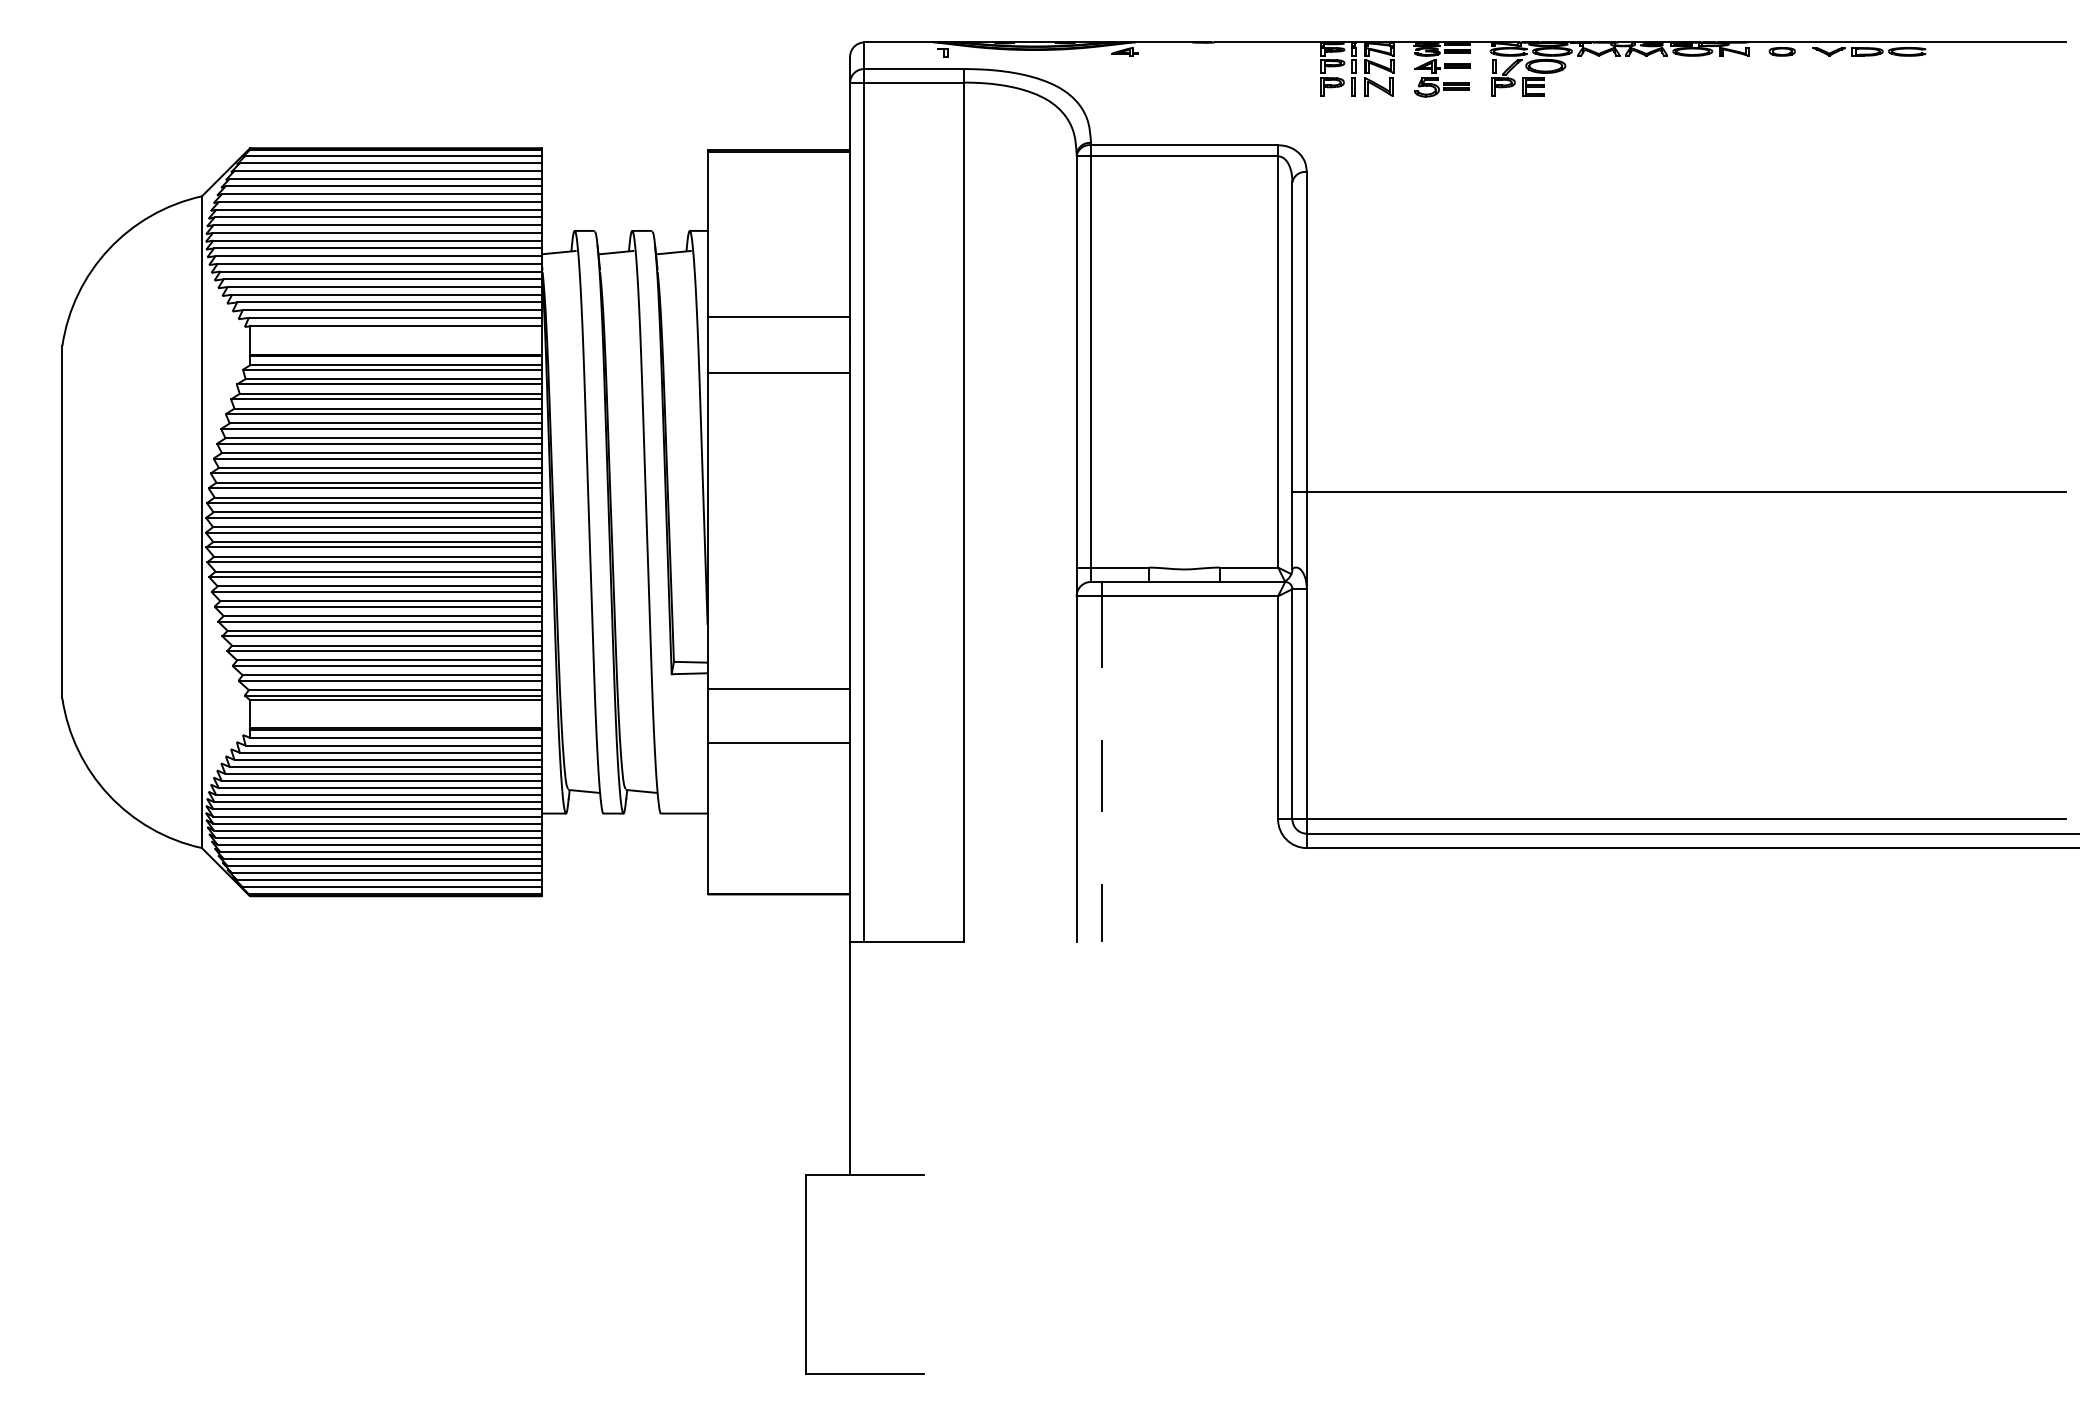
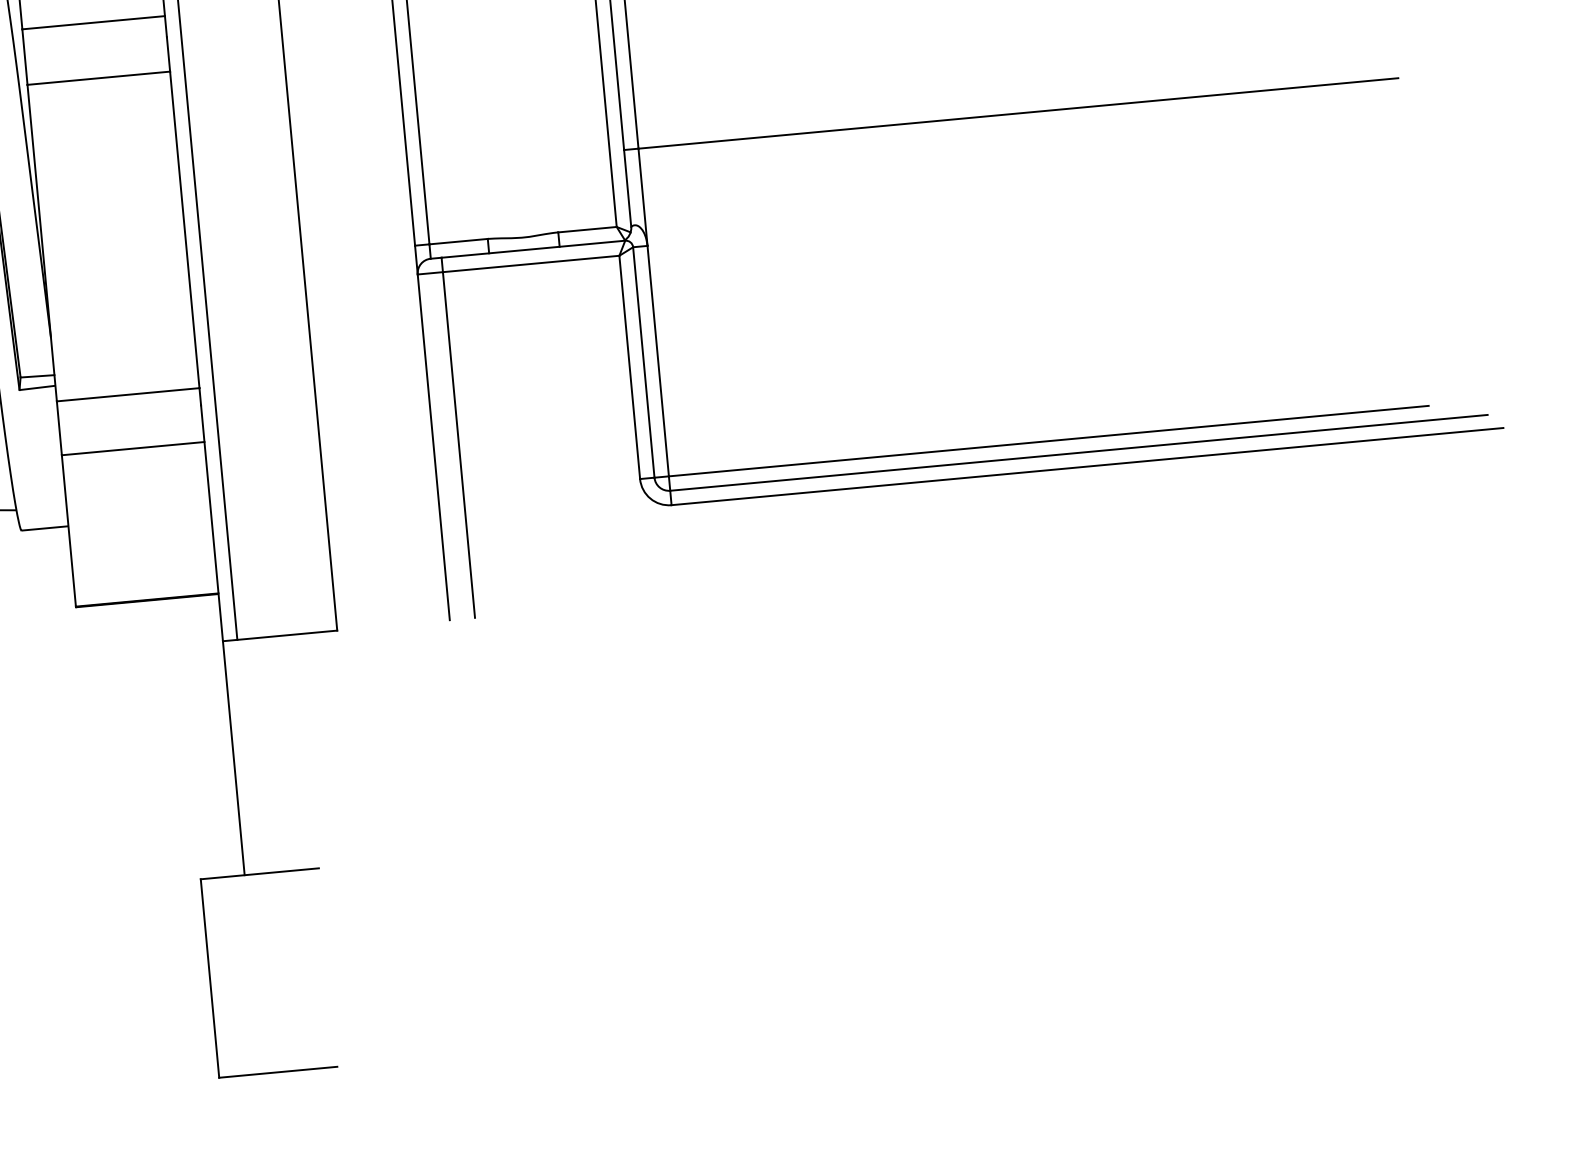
line: (1101, 768) -> (458, 444), dashed -> solid

